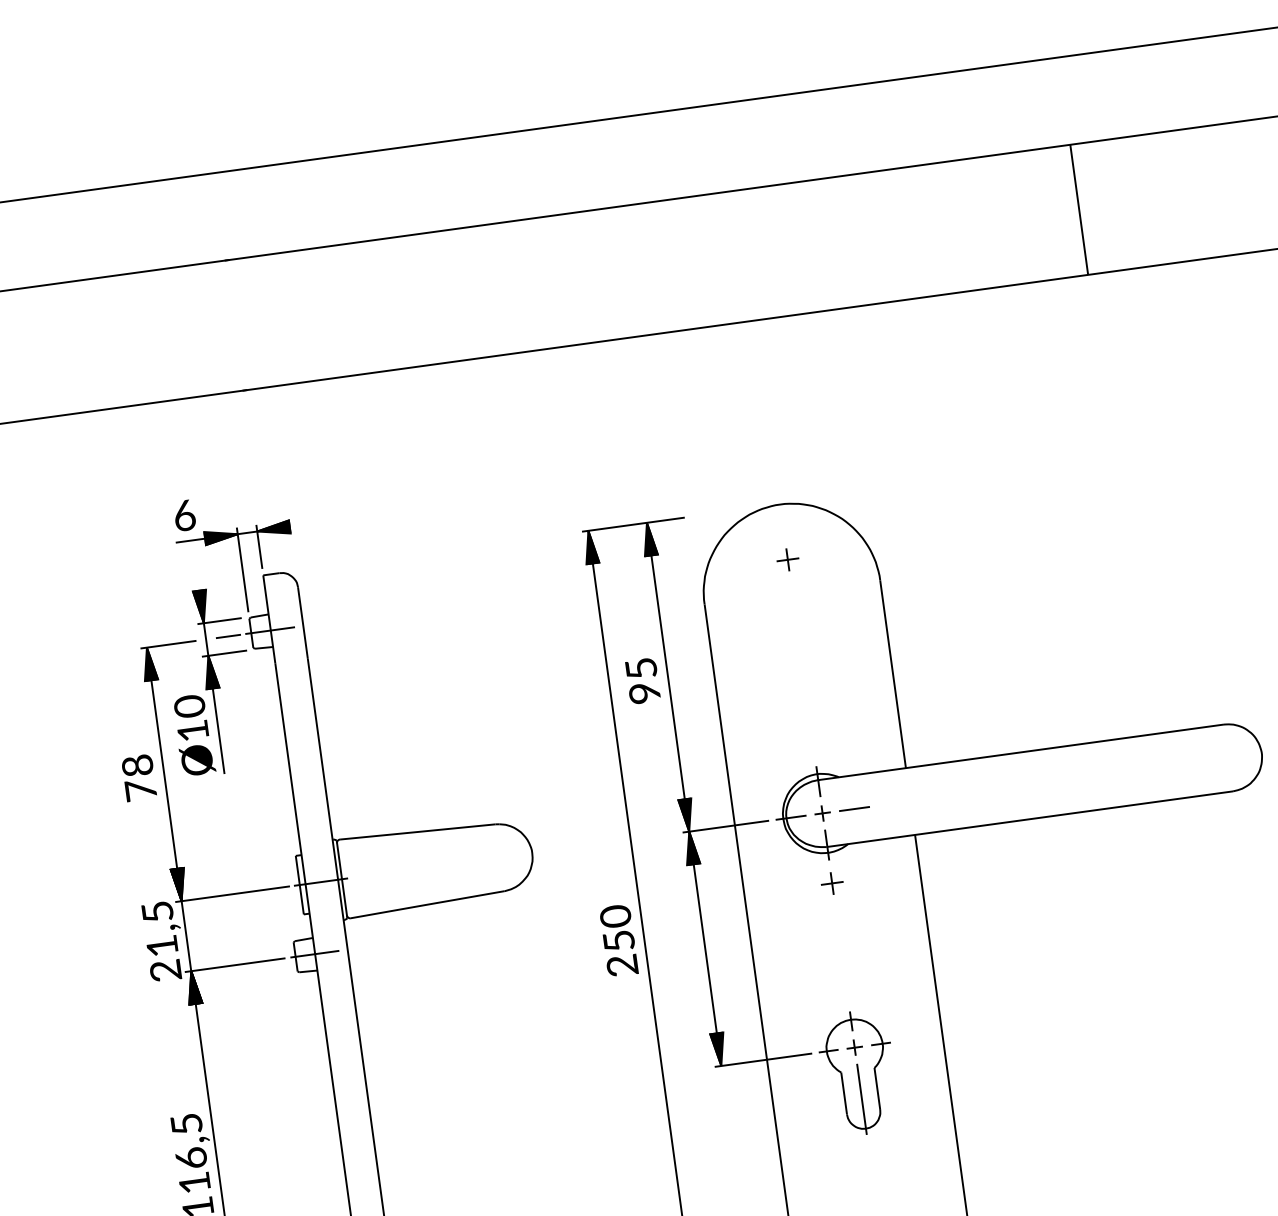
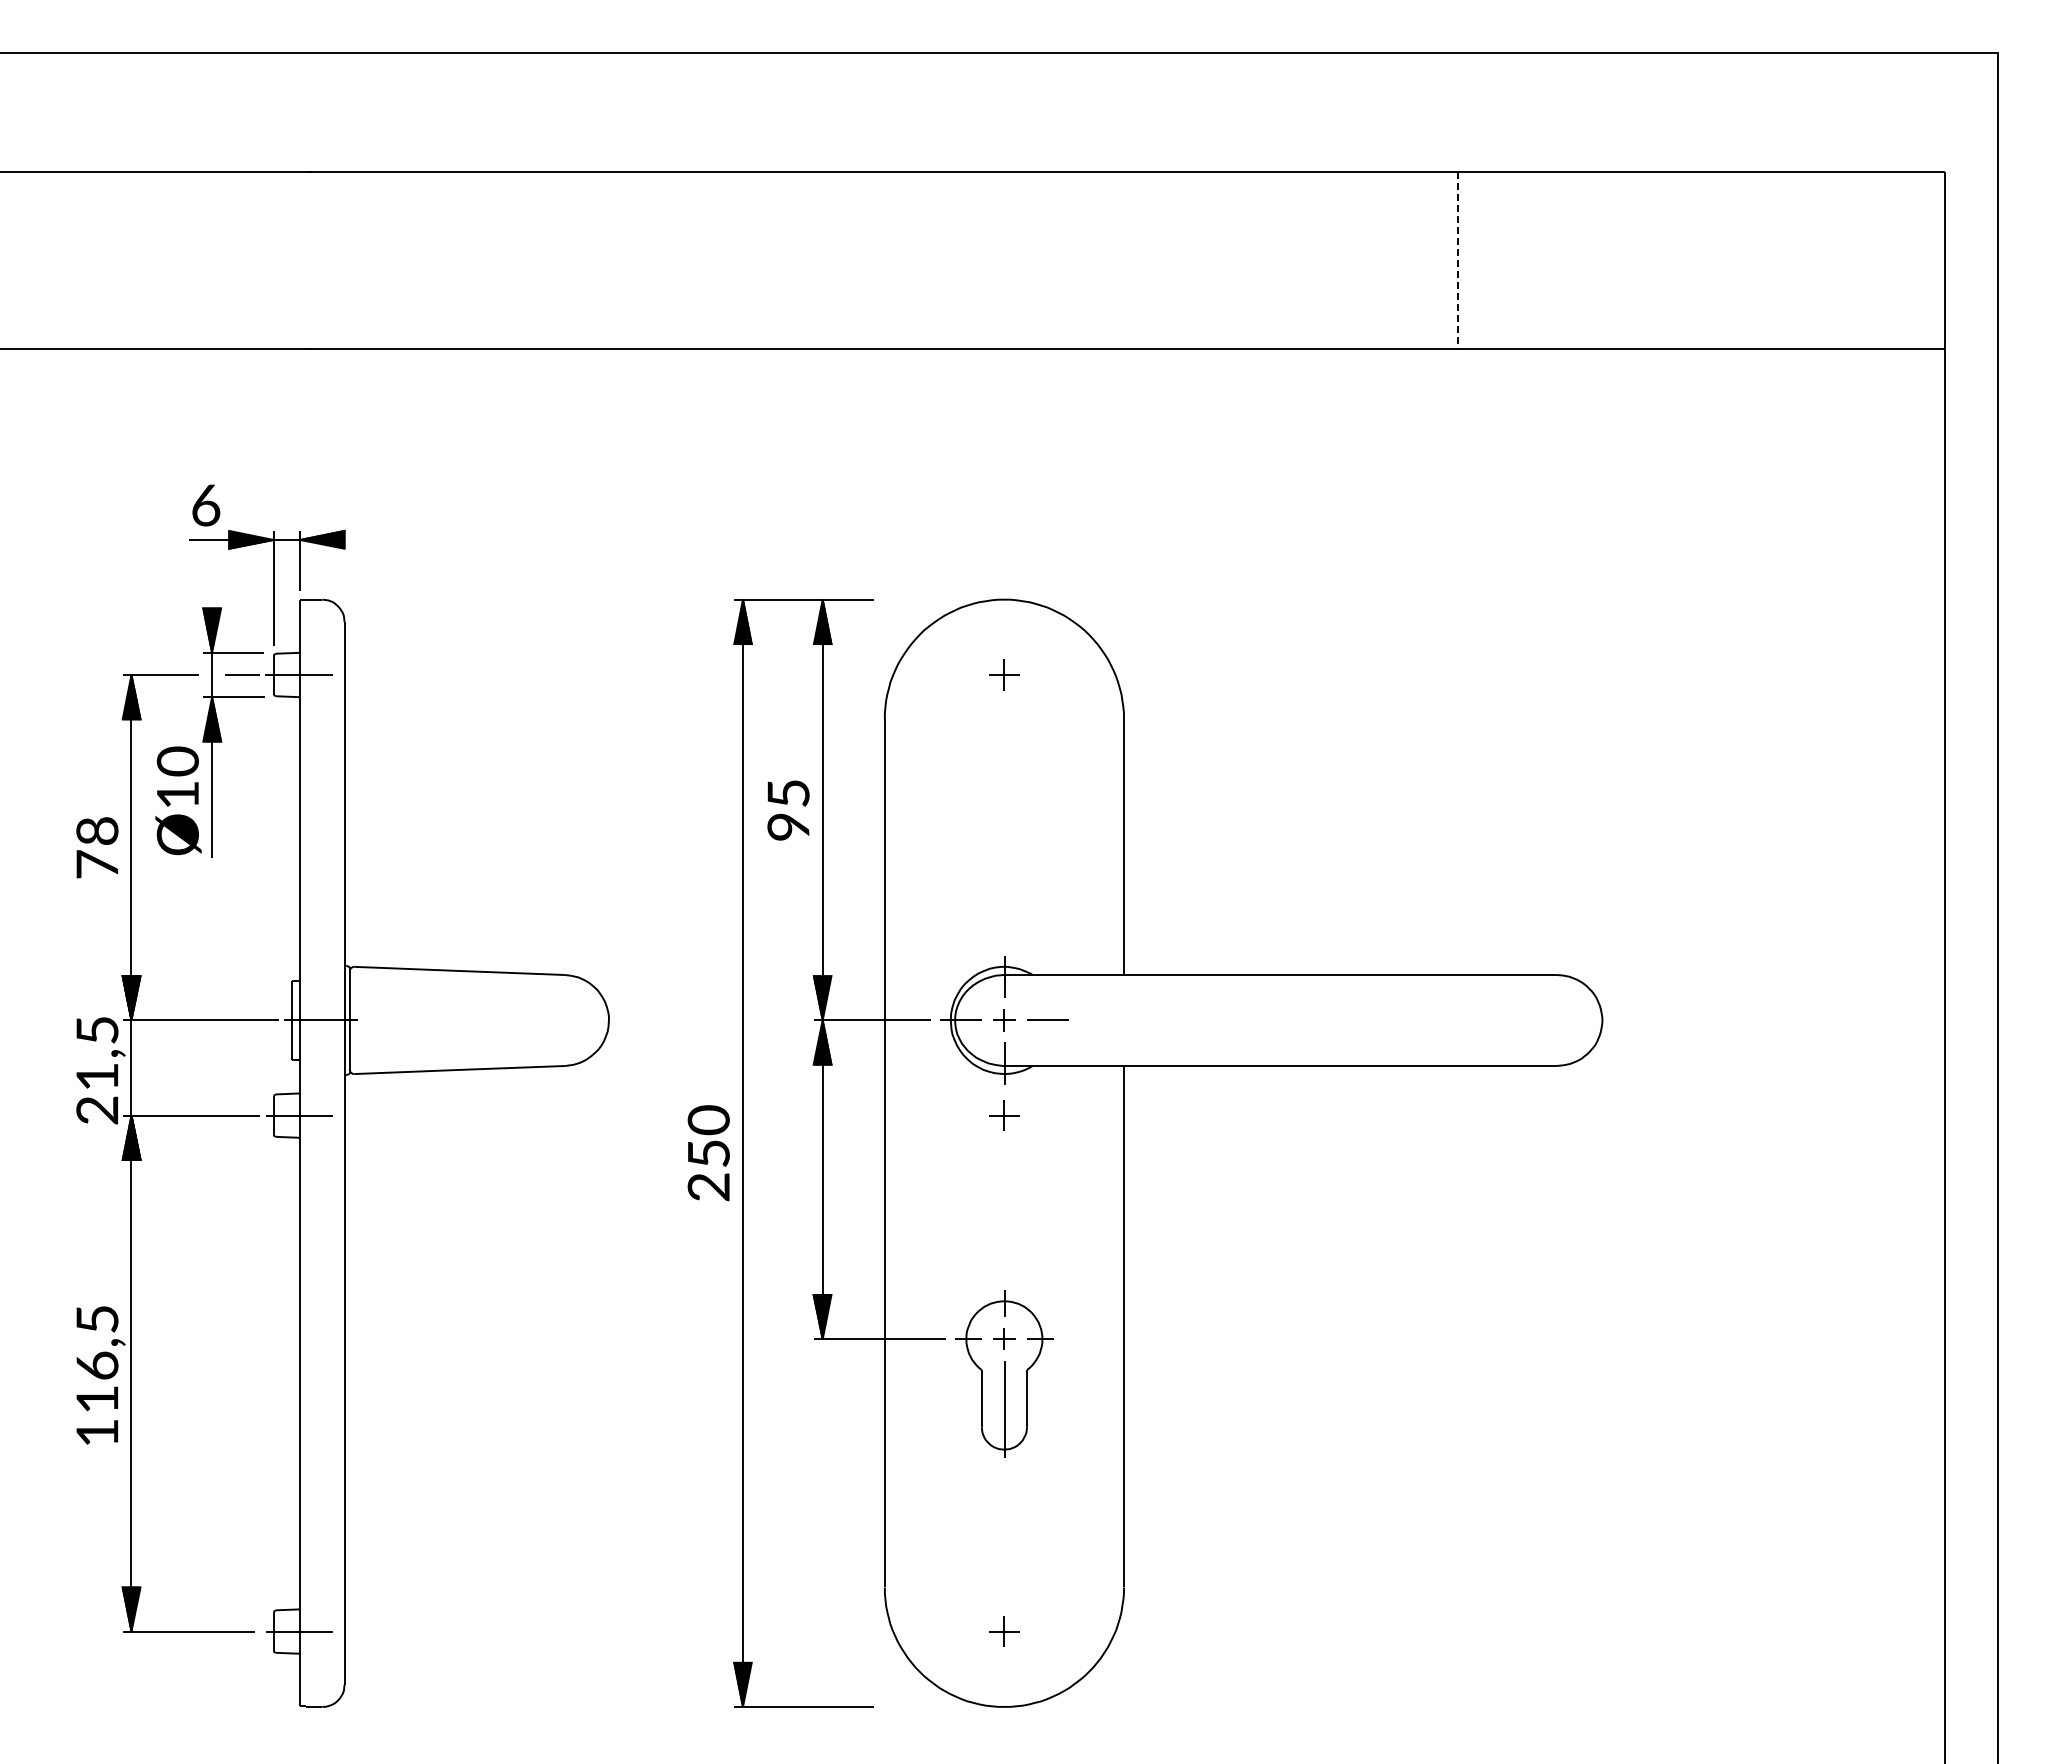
line: (1078, 209) -> (1457, 260), solid -> dashed

